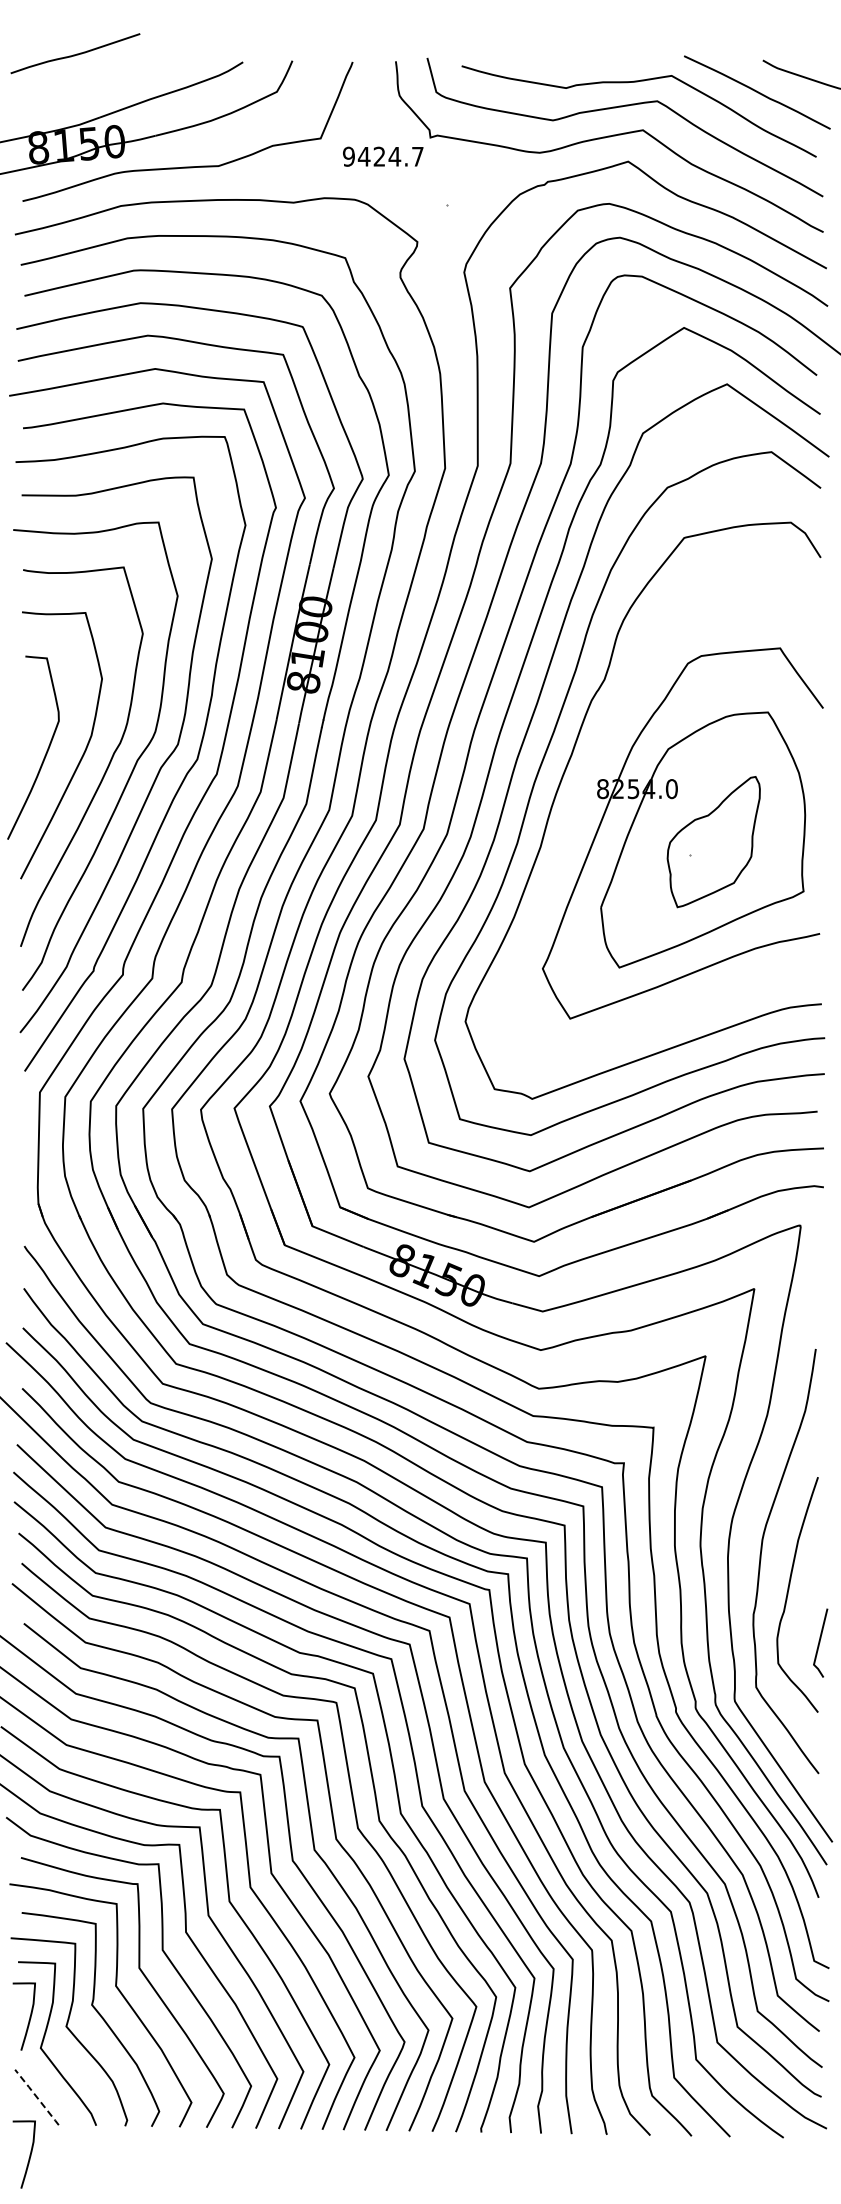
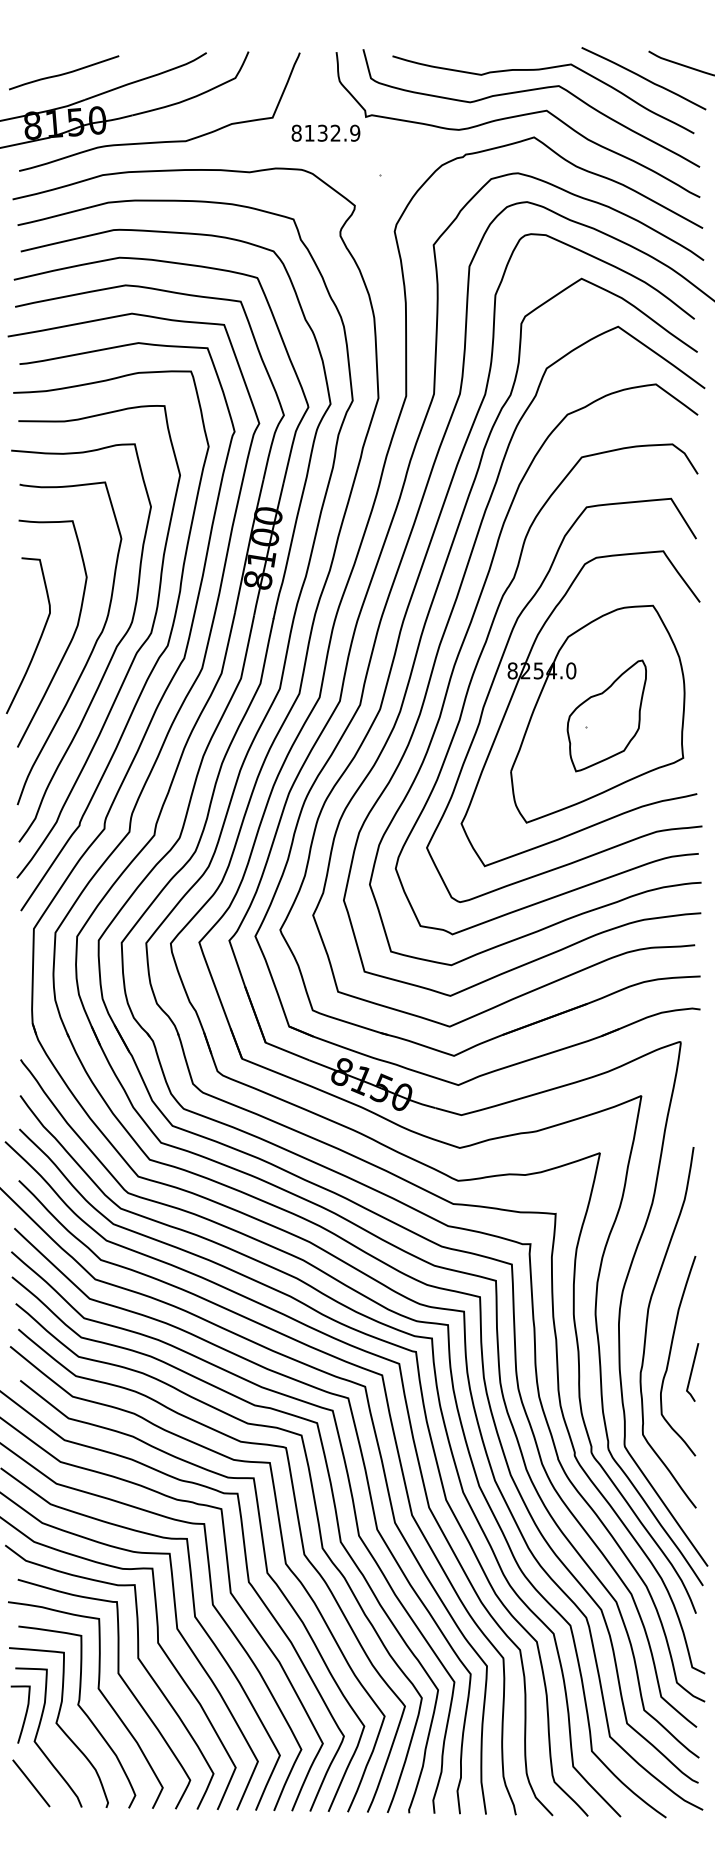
curve: (76, 53) -> (64, 72), moved
text: (383, 156) -> (326, 133), 9424.7 -> 8132.9
curve: (583, 795) -> (496, 676), added
line: (820, 1642) -> (692, 1371), moved
line: (36, 2097) -> (30, 1783), dashed -> solid
curve: (29, 2154) -> (25, 1831), removed

